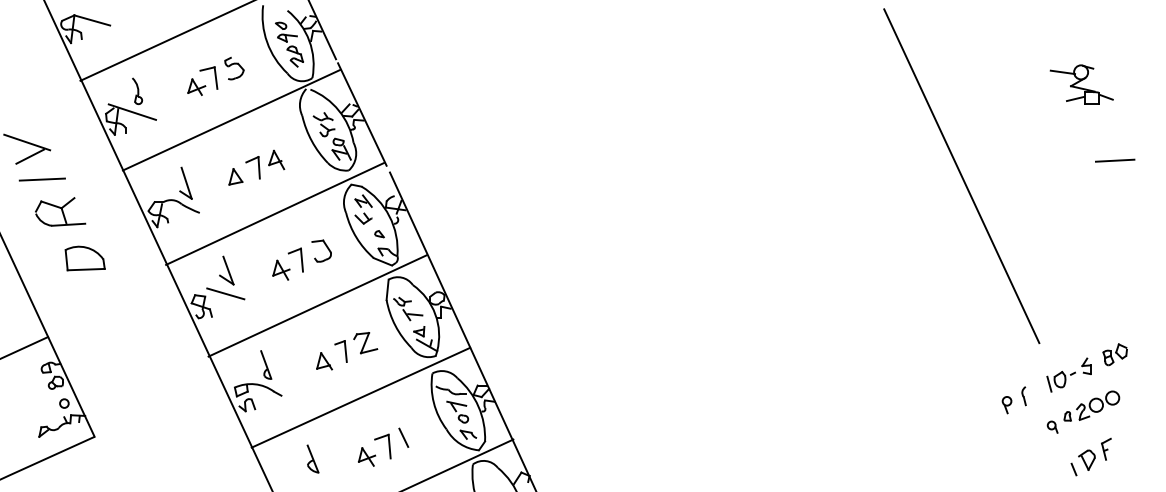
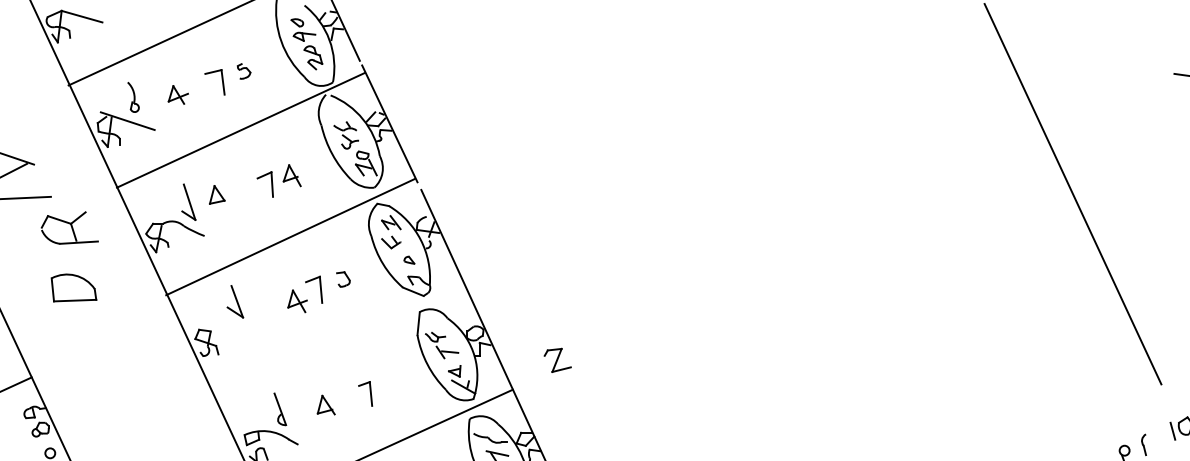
part: (234, 68) -> (244, 71), size x0.6
part: (196, 86) -> (178, 94), moved
part: (235, 176) -> (216, 194), moved
part: (60, 211) -> (69, 227), moved
part: (321, 250) -> (343, 278), size x0.6
line: (225, 293) -> (233, 327), removed
line: (317, 305) -> (338, 341), removed
part: (365, 343) -> (557, 360), moved
part: (324, 361) -> (326, 405), moved

